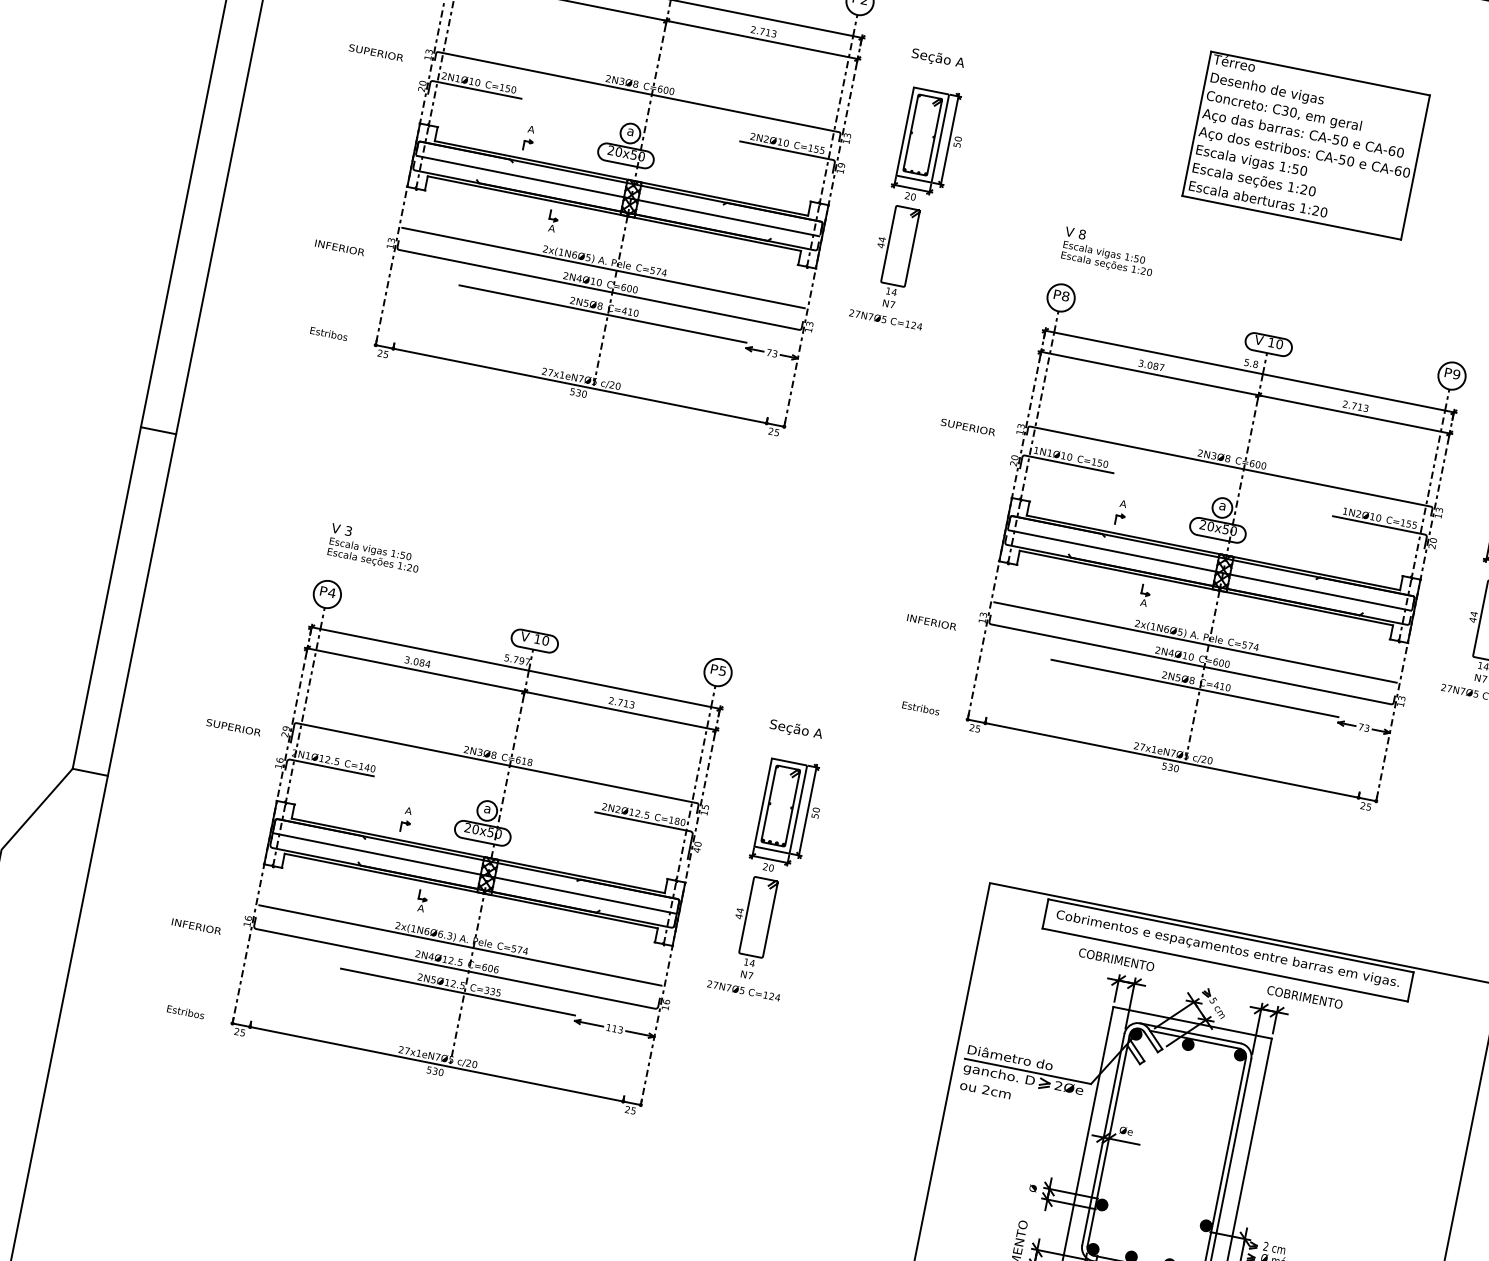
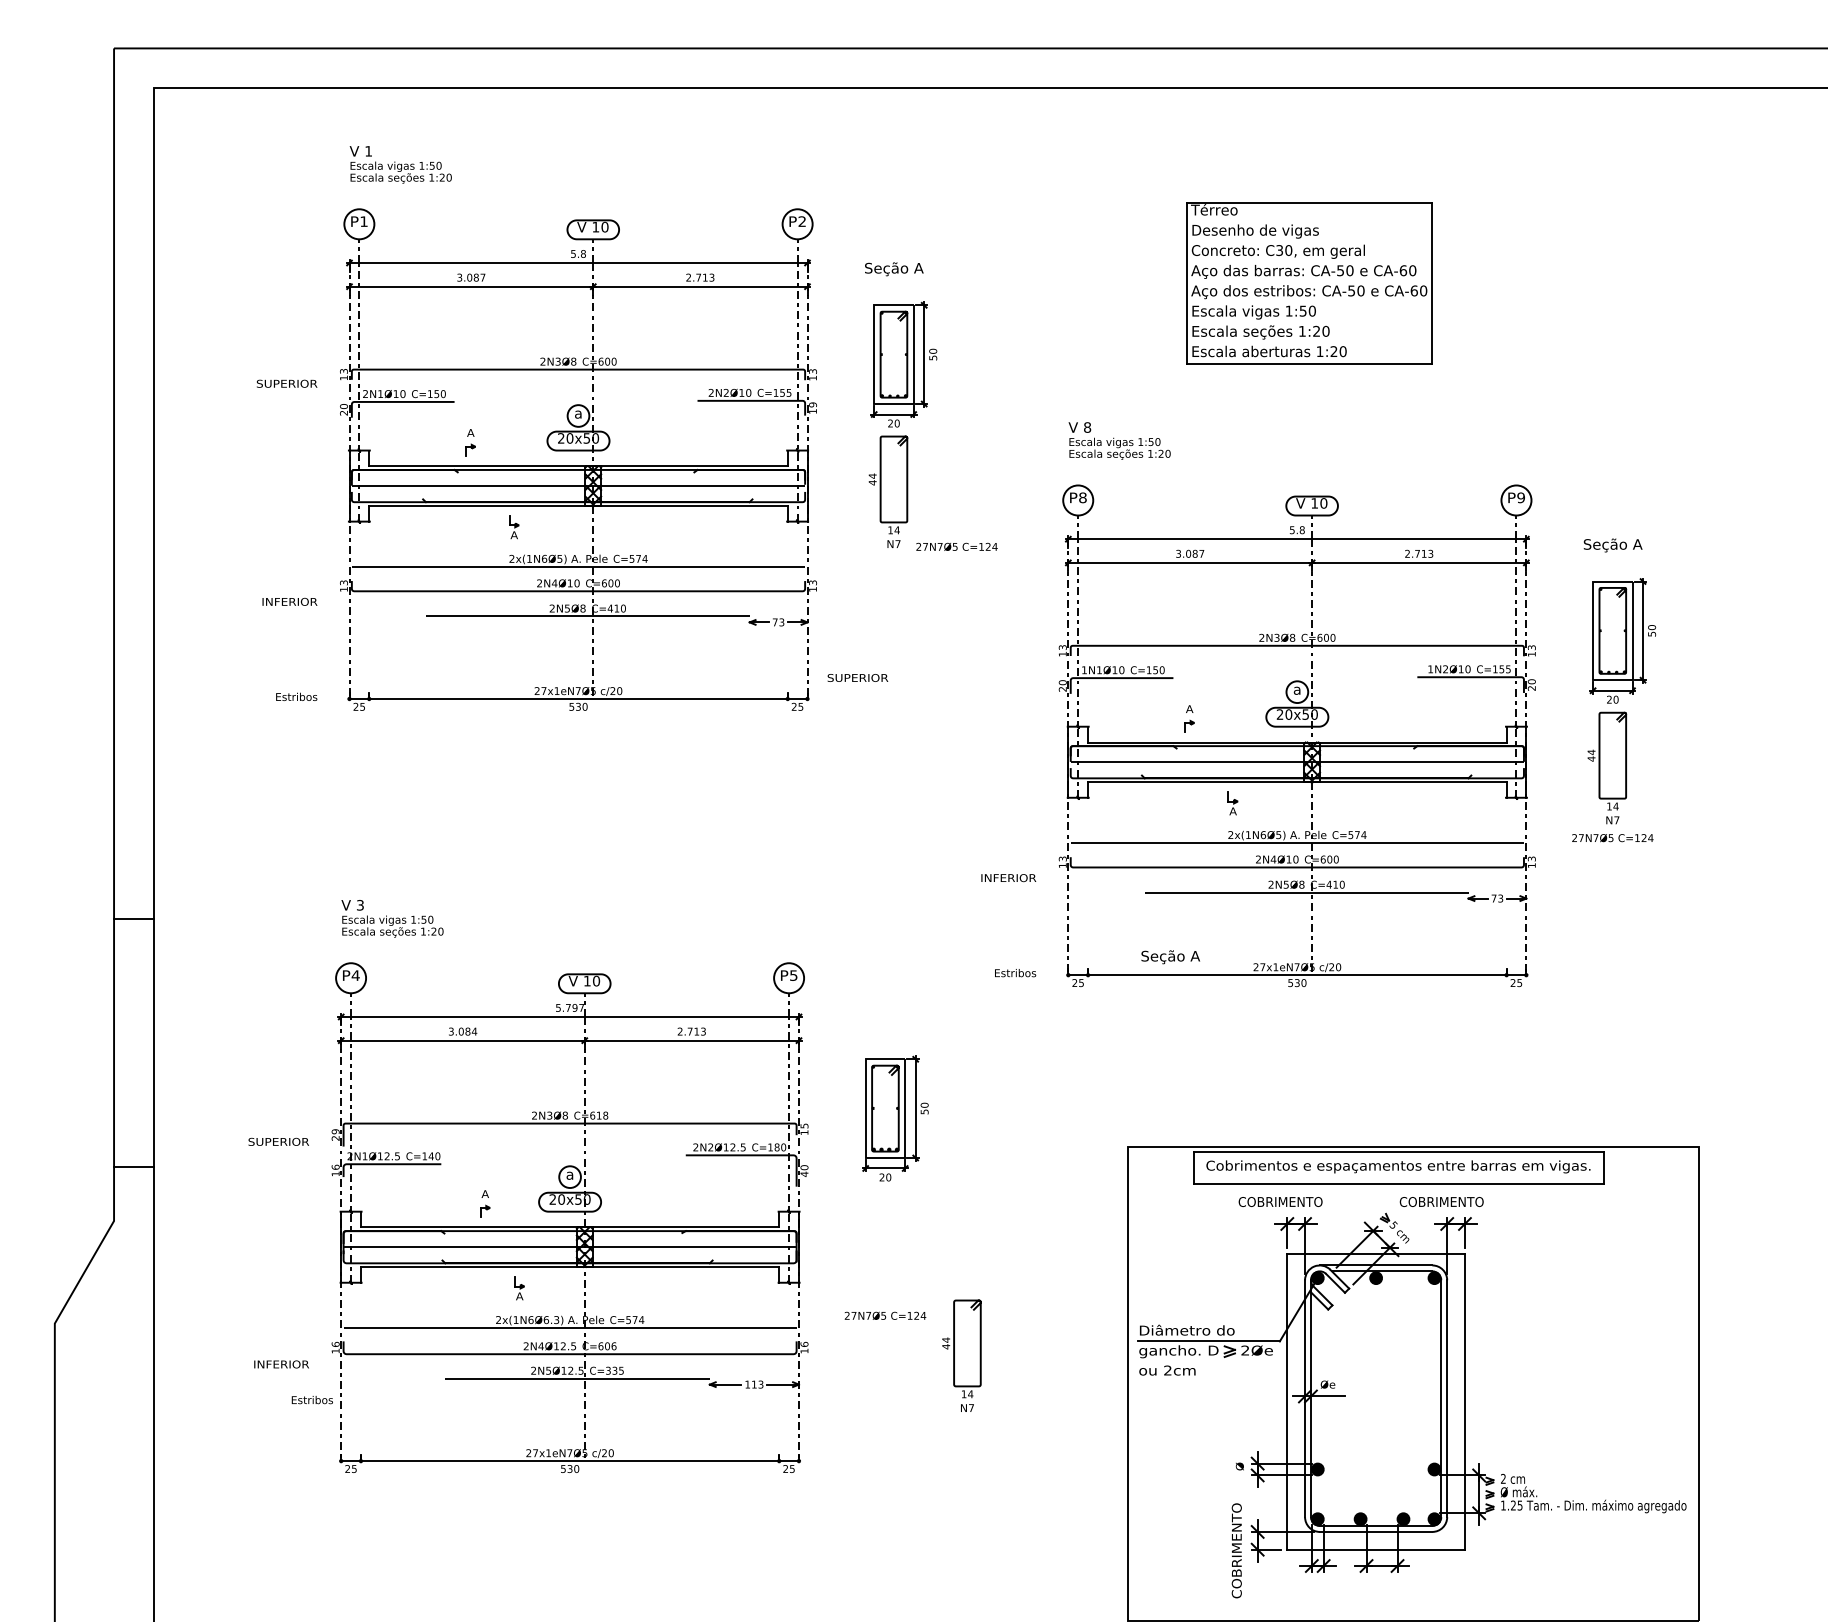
text: (885, 319) -> (956, 546), moved
text: (967, 426) -> (857, 677), moved
line: (158, 431) -> (133, 919), moved
text: (795, 730) -> (1170, 957), moved
line: (89, 772) -> (133, 1167), moved
part: (751, 927) -> (961, 1355), moved
text: (1304, 996) -> (1441, 1201), moved
text: (184, 1012) -> (311, 1400), moved

